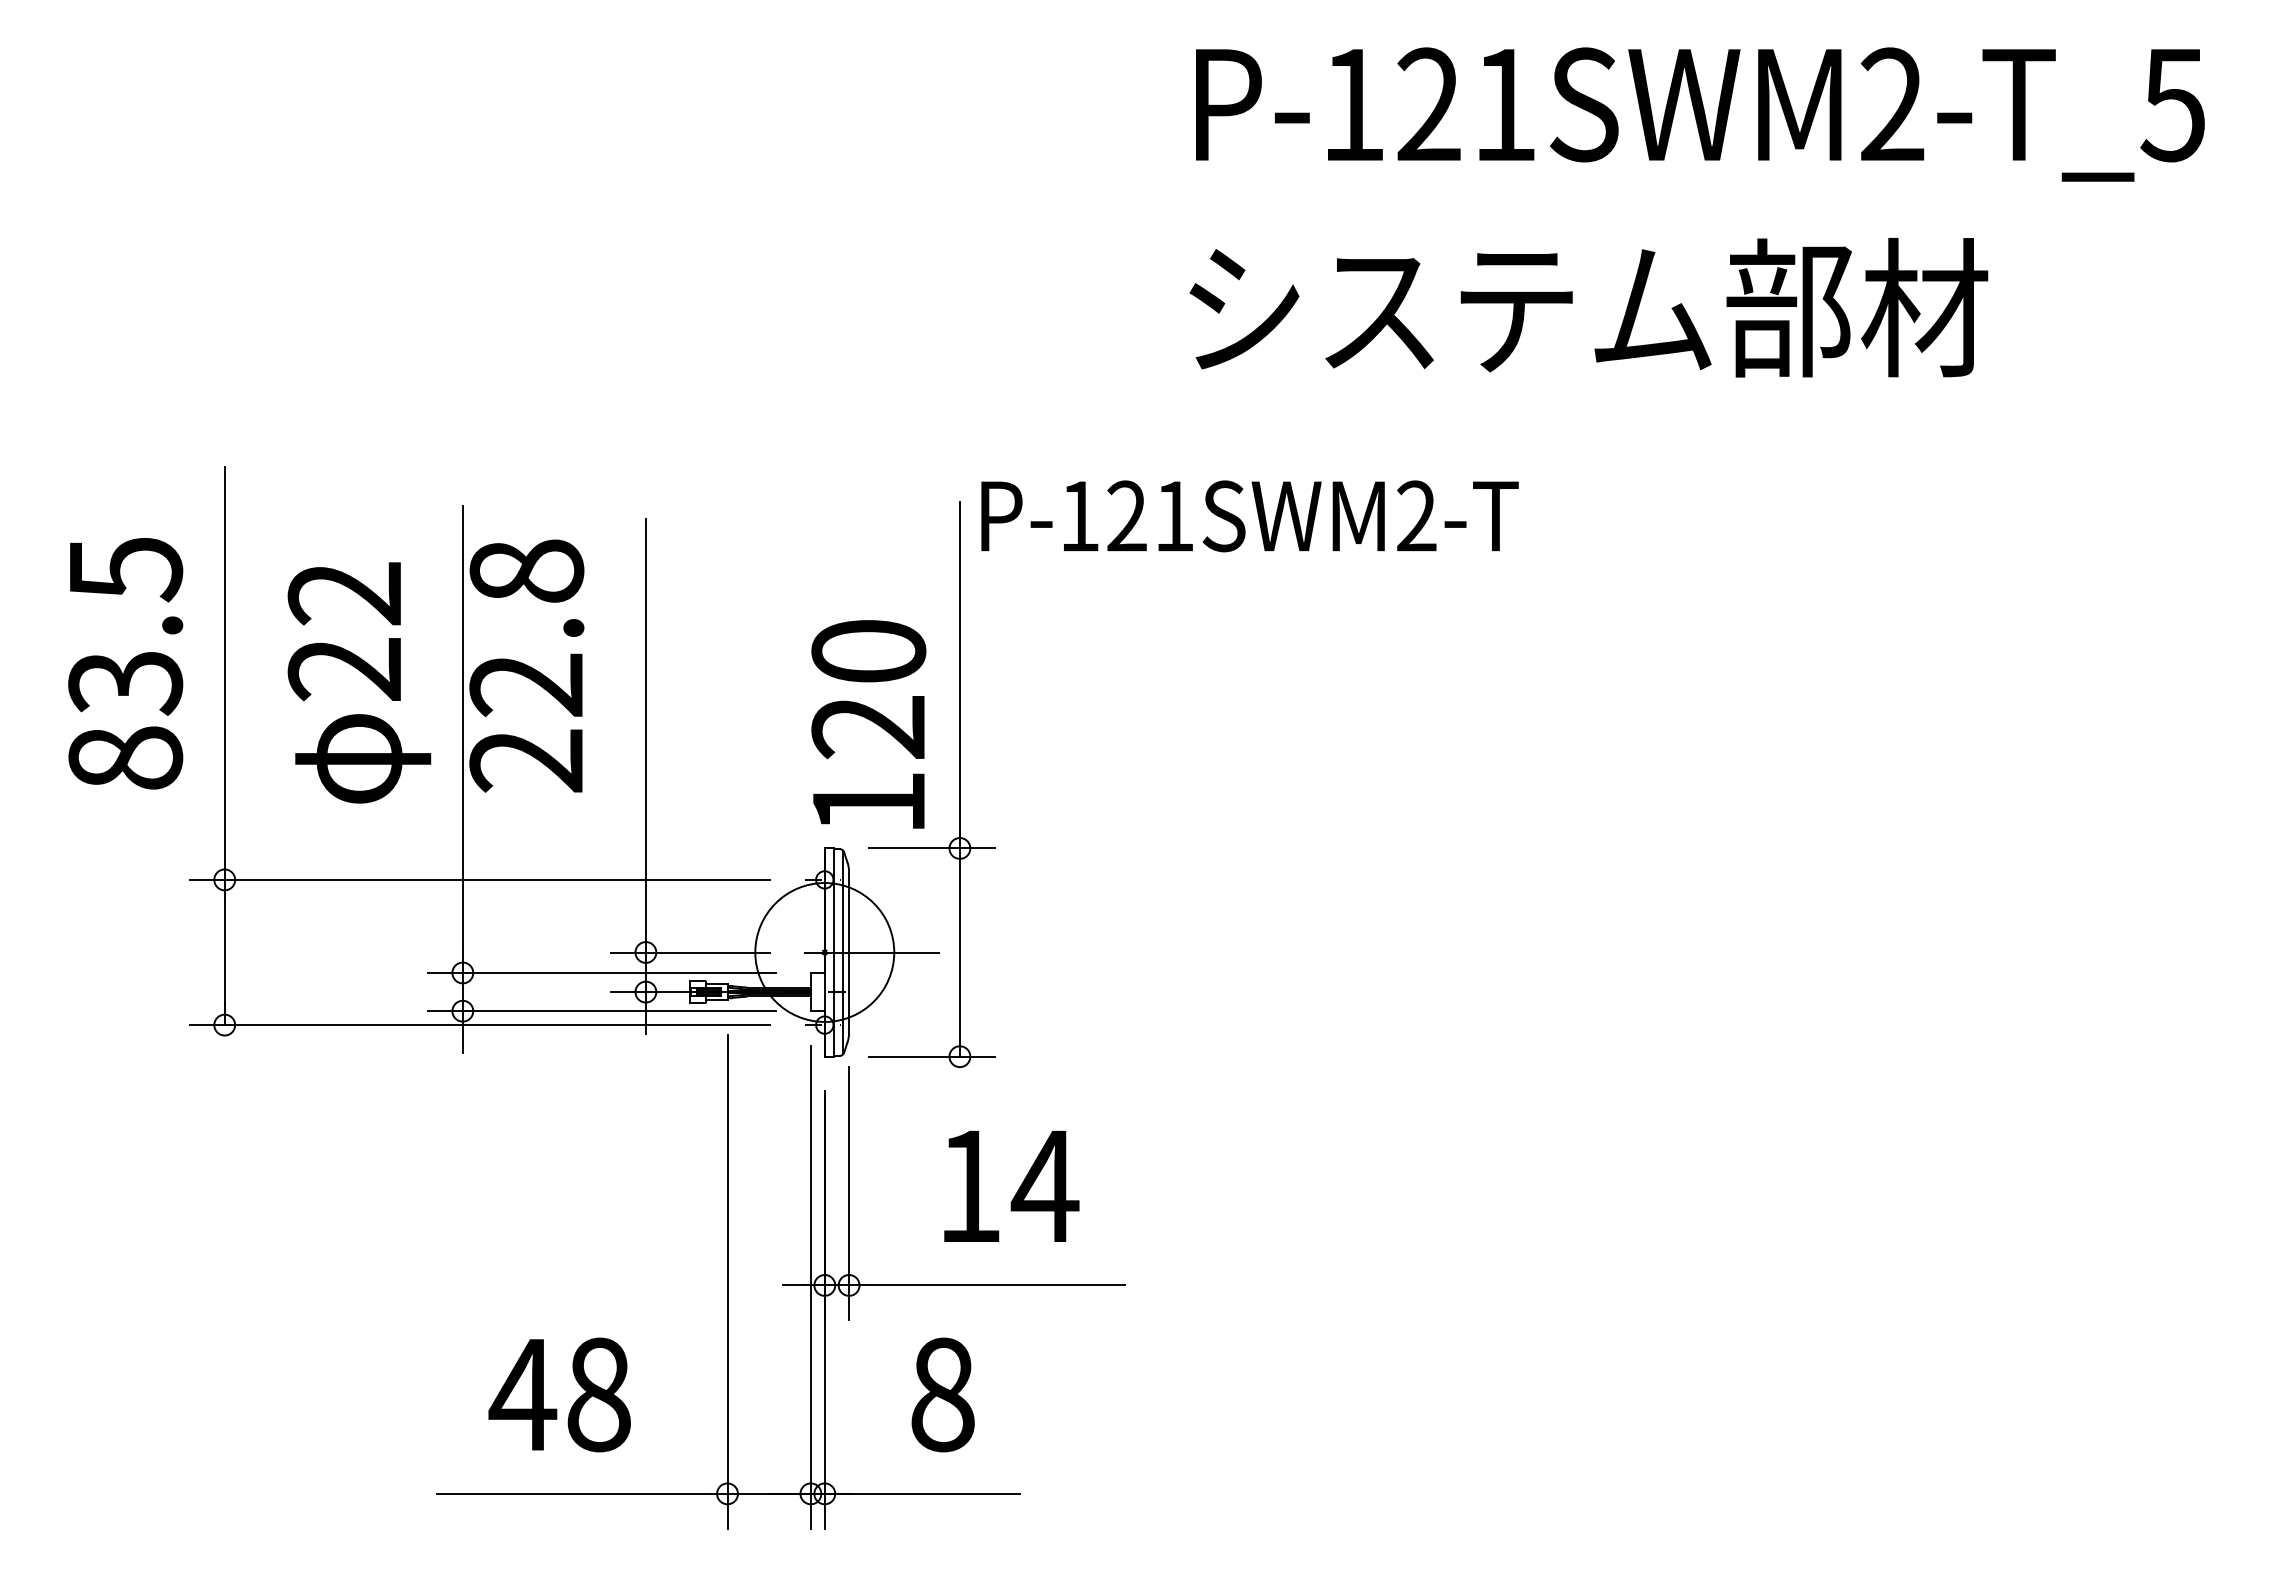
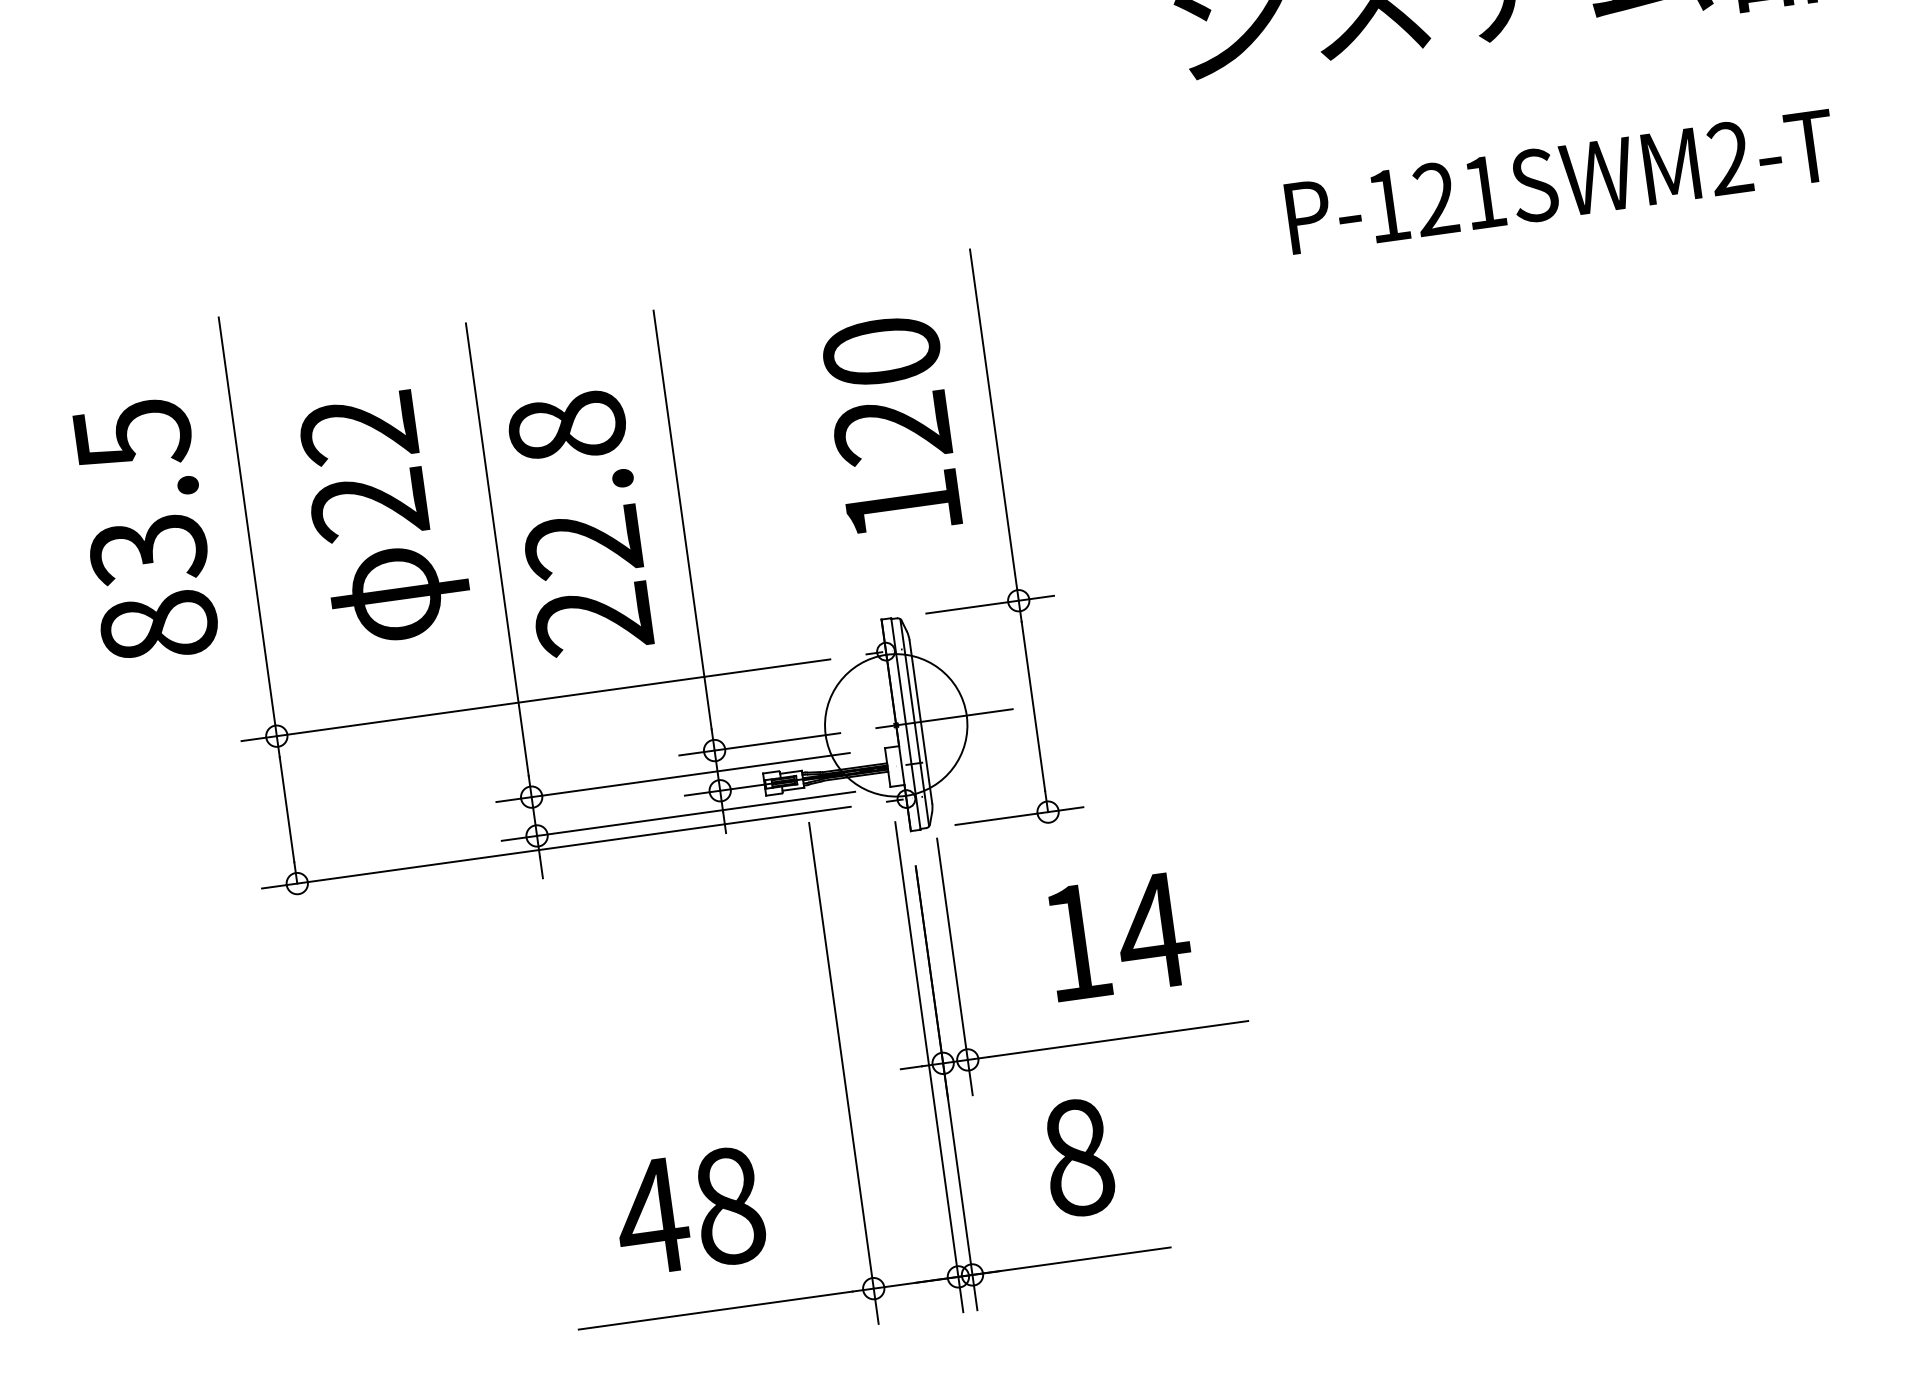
text: (1249, 516) -> (1560, 182), moved
text: (526, 665) -> (580, 522), moved
text: (868, 724) -> (891, 425), moved

